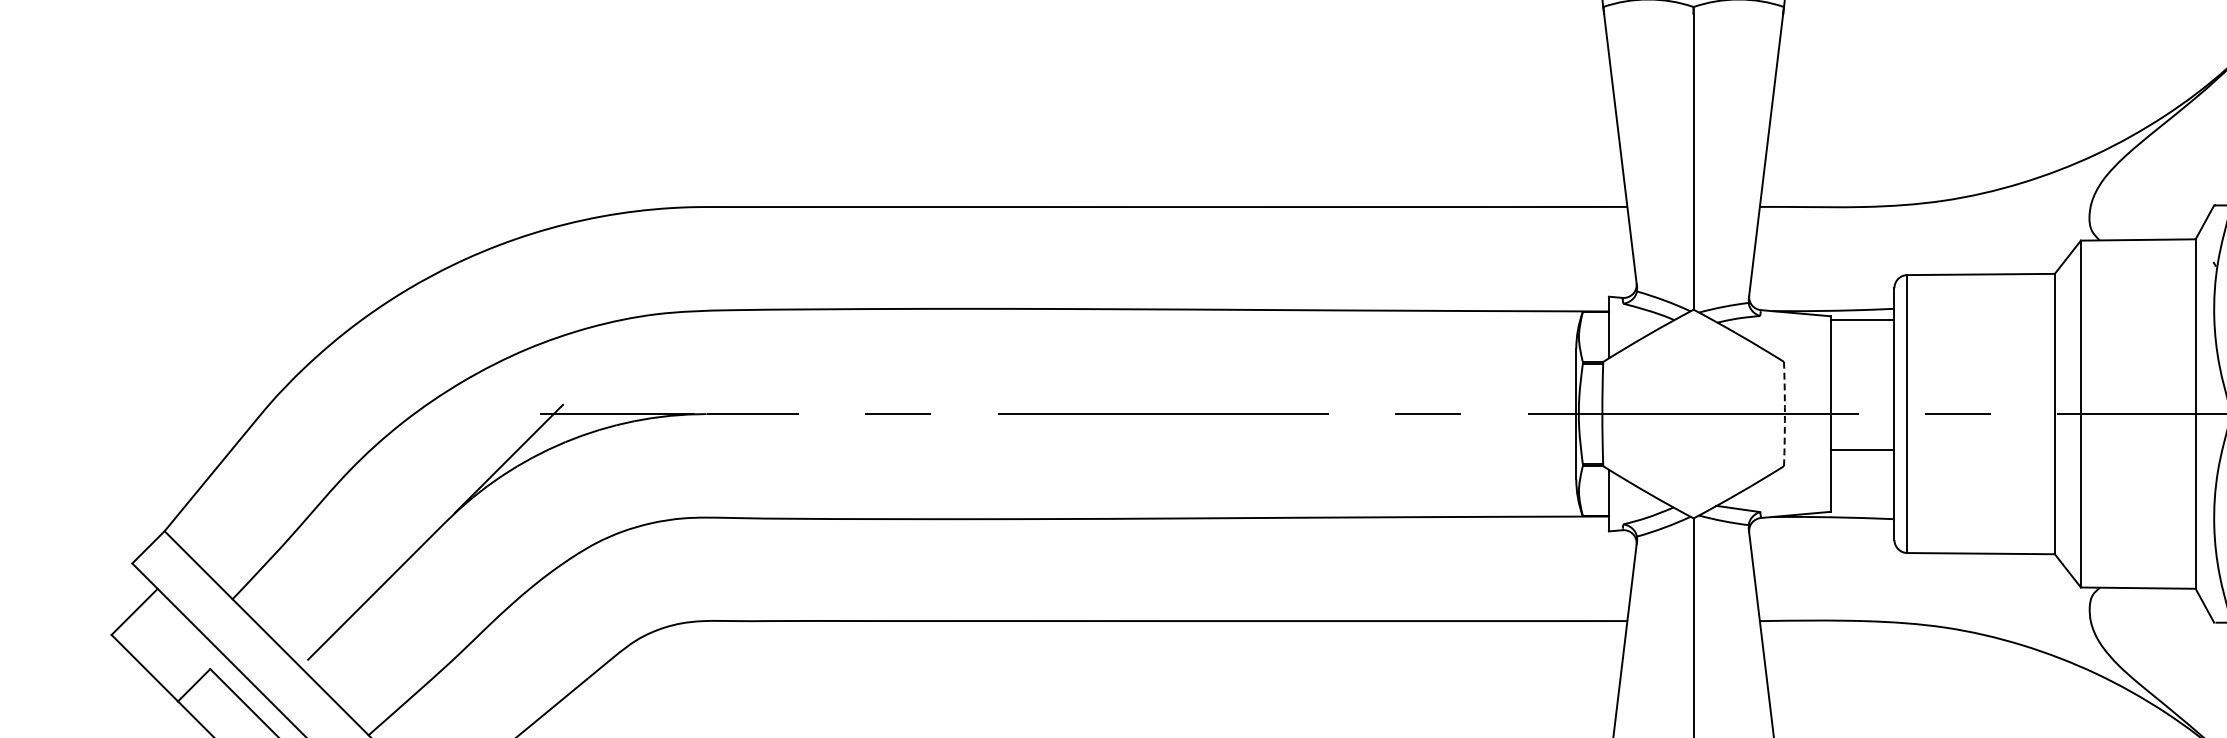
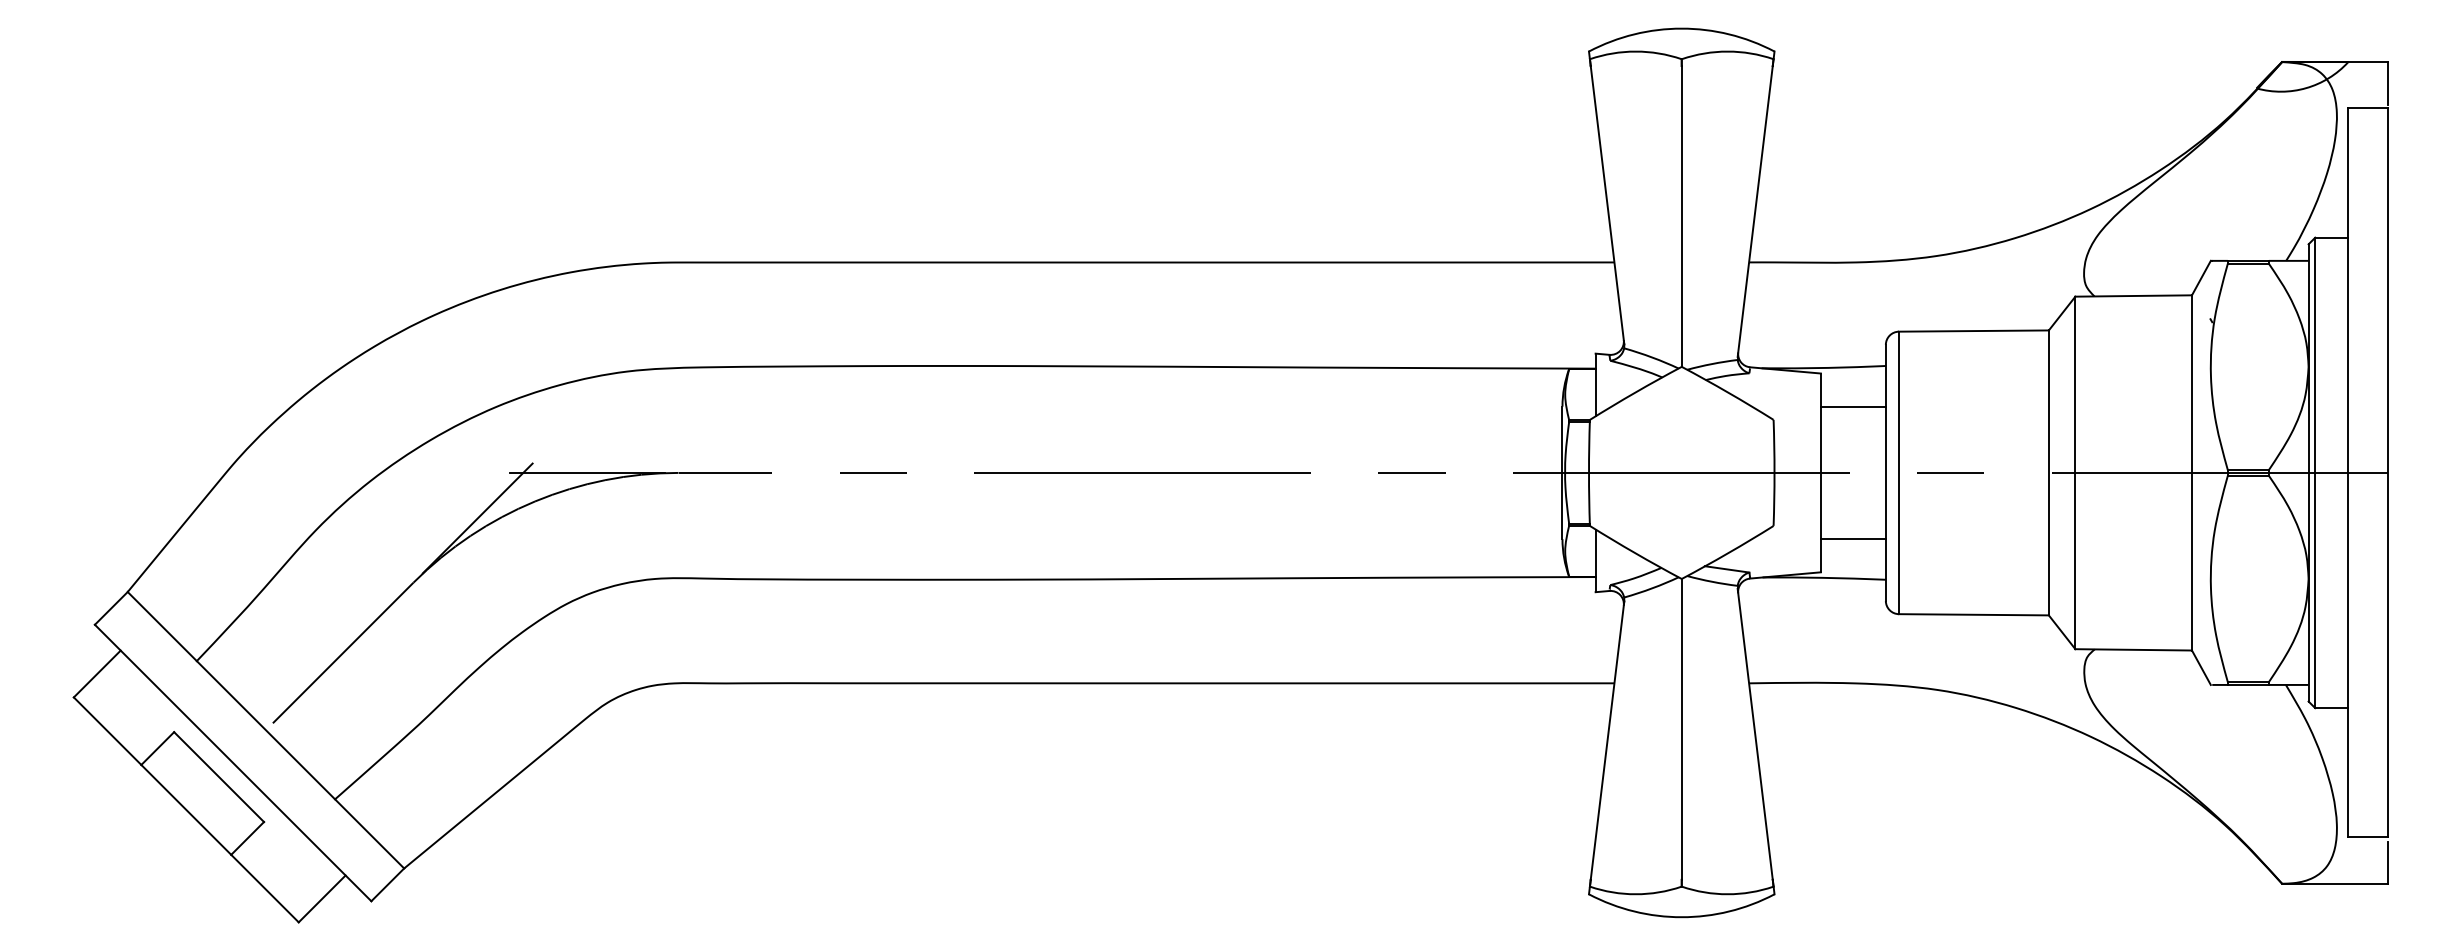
line: (1861, 320) -> (1852, 406), moved
arc: (1784, 413) -> (1774, 472), dashed -> solid
line: (1861, 450) -> (1852, 539), moved

